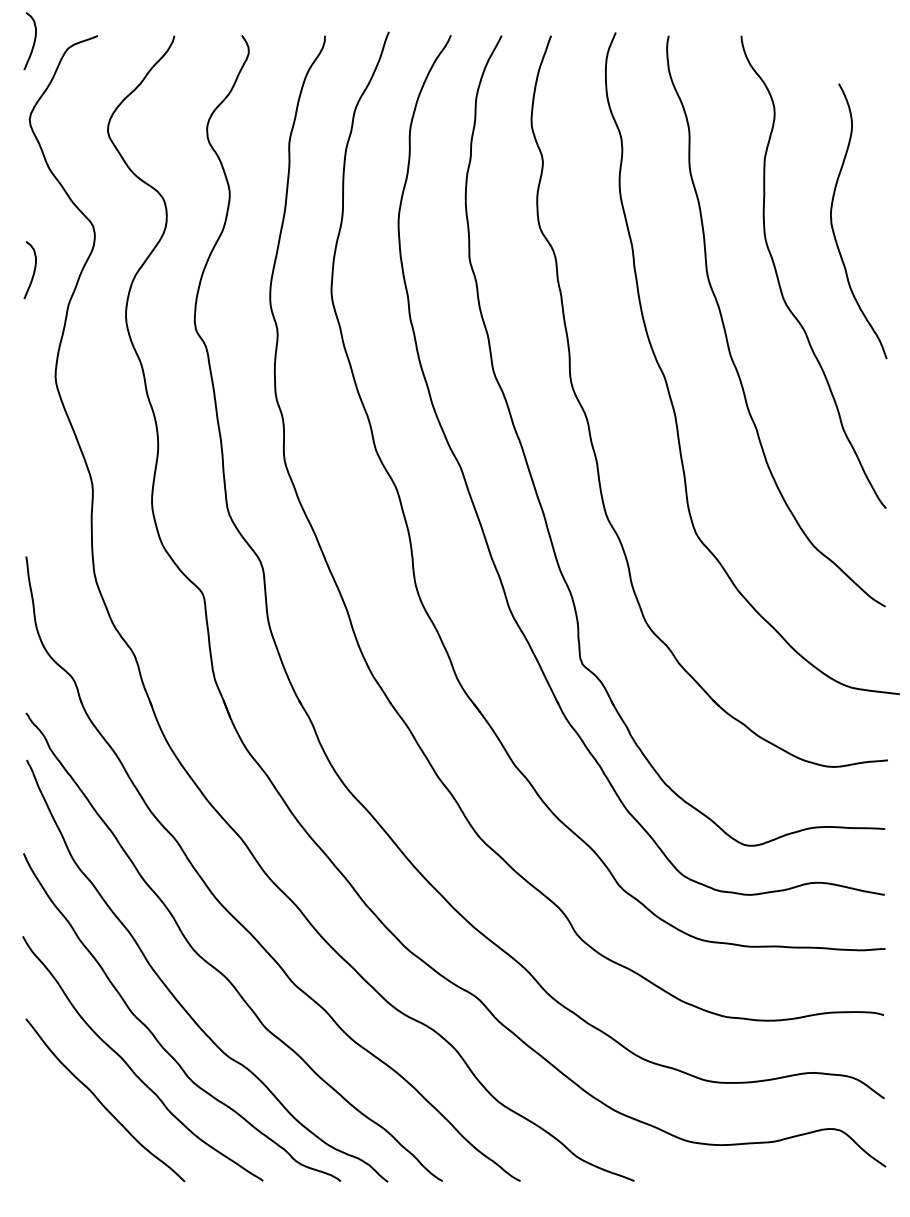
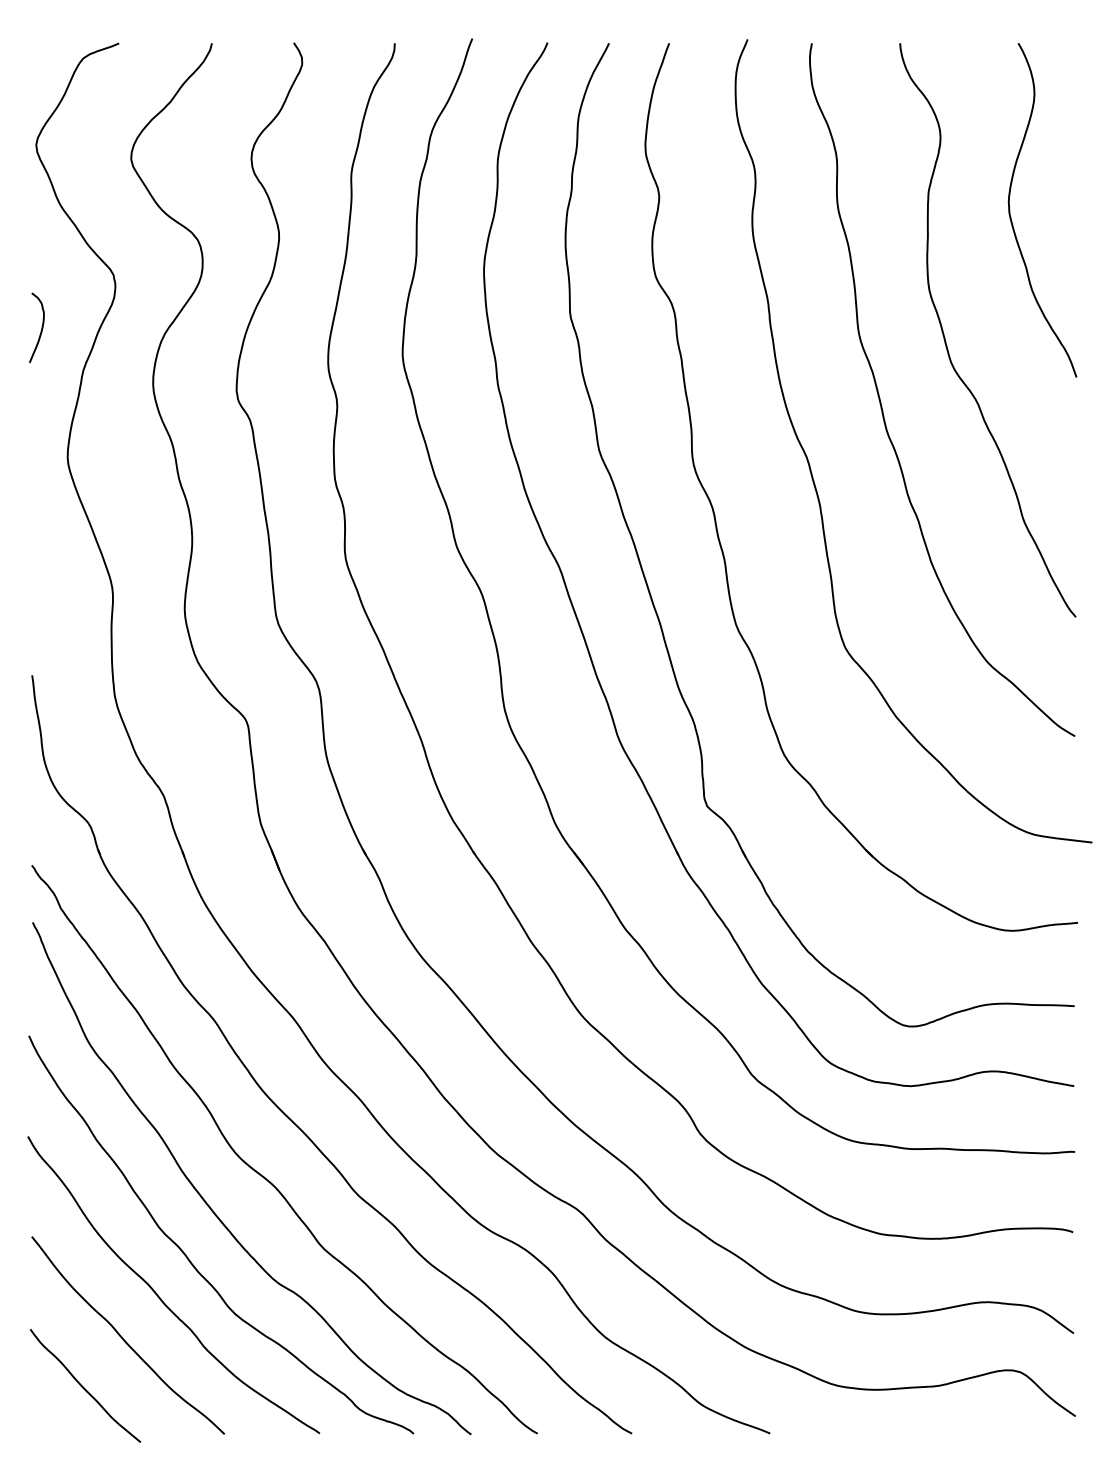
curve: (33, 41) -> (40, 50), removed
curve: (833, 227) -> (1011, 217), moved
curve: (68, 1141) -> (83, 1385), added

